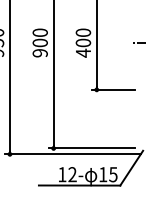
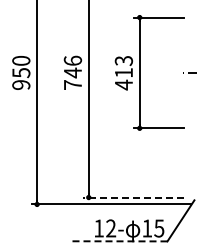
text: (83, 37) -> (123, 66), 400 -> 413
text: (39, 42) -> (72, 72), 900 -> 746
line: (91, 148) -> (133, 197), solid -> dashed
line: (78, 185) -> (118, 241), solid -> dashed

